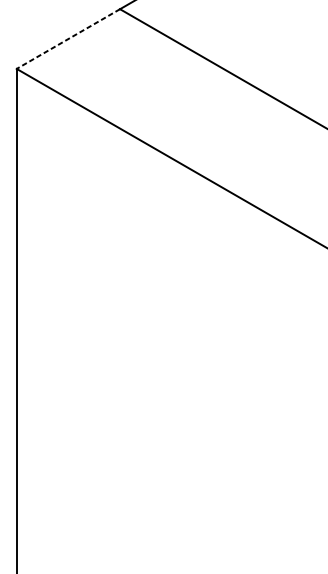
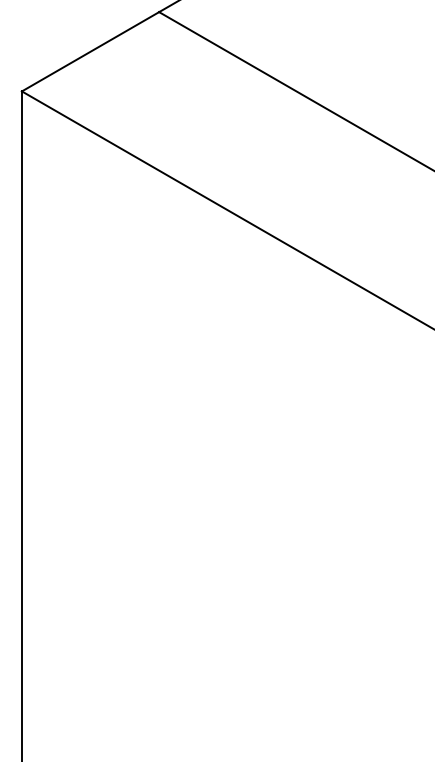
line: (68, 39) -> (90, 52), dashed -> solid

